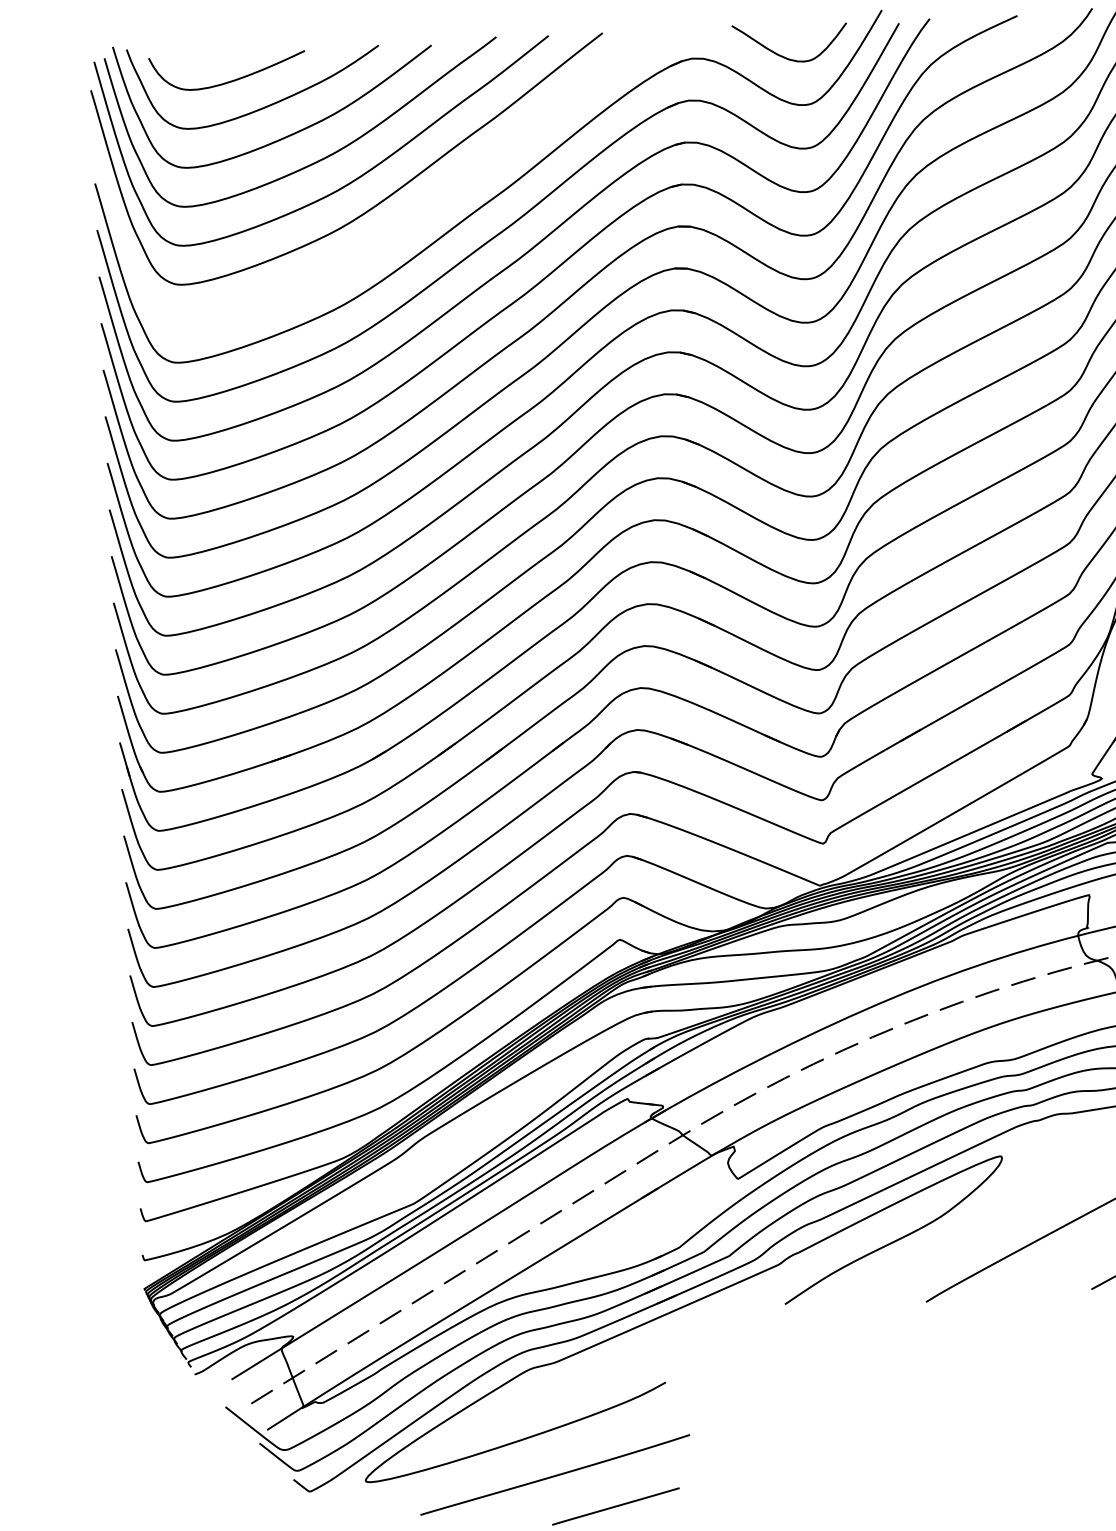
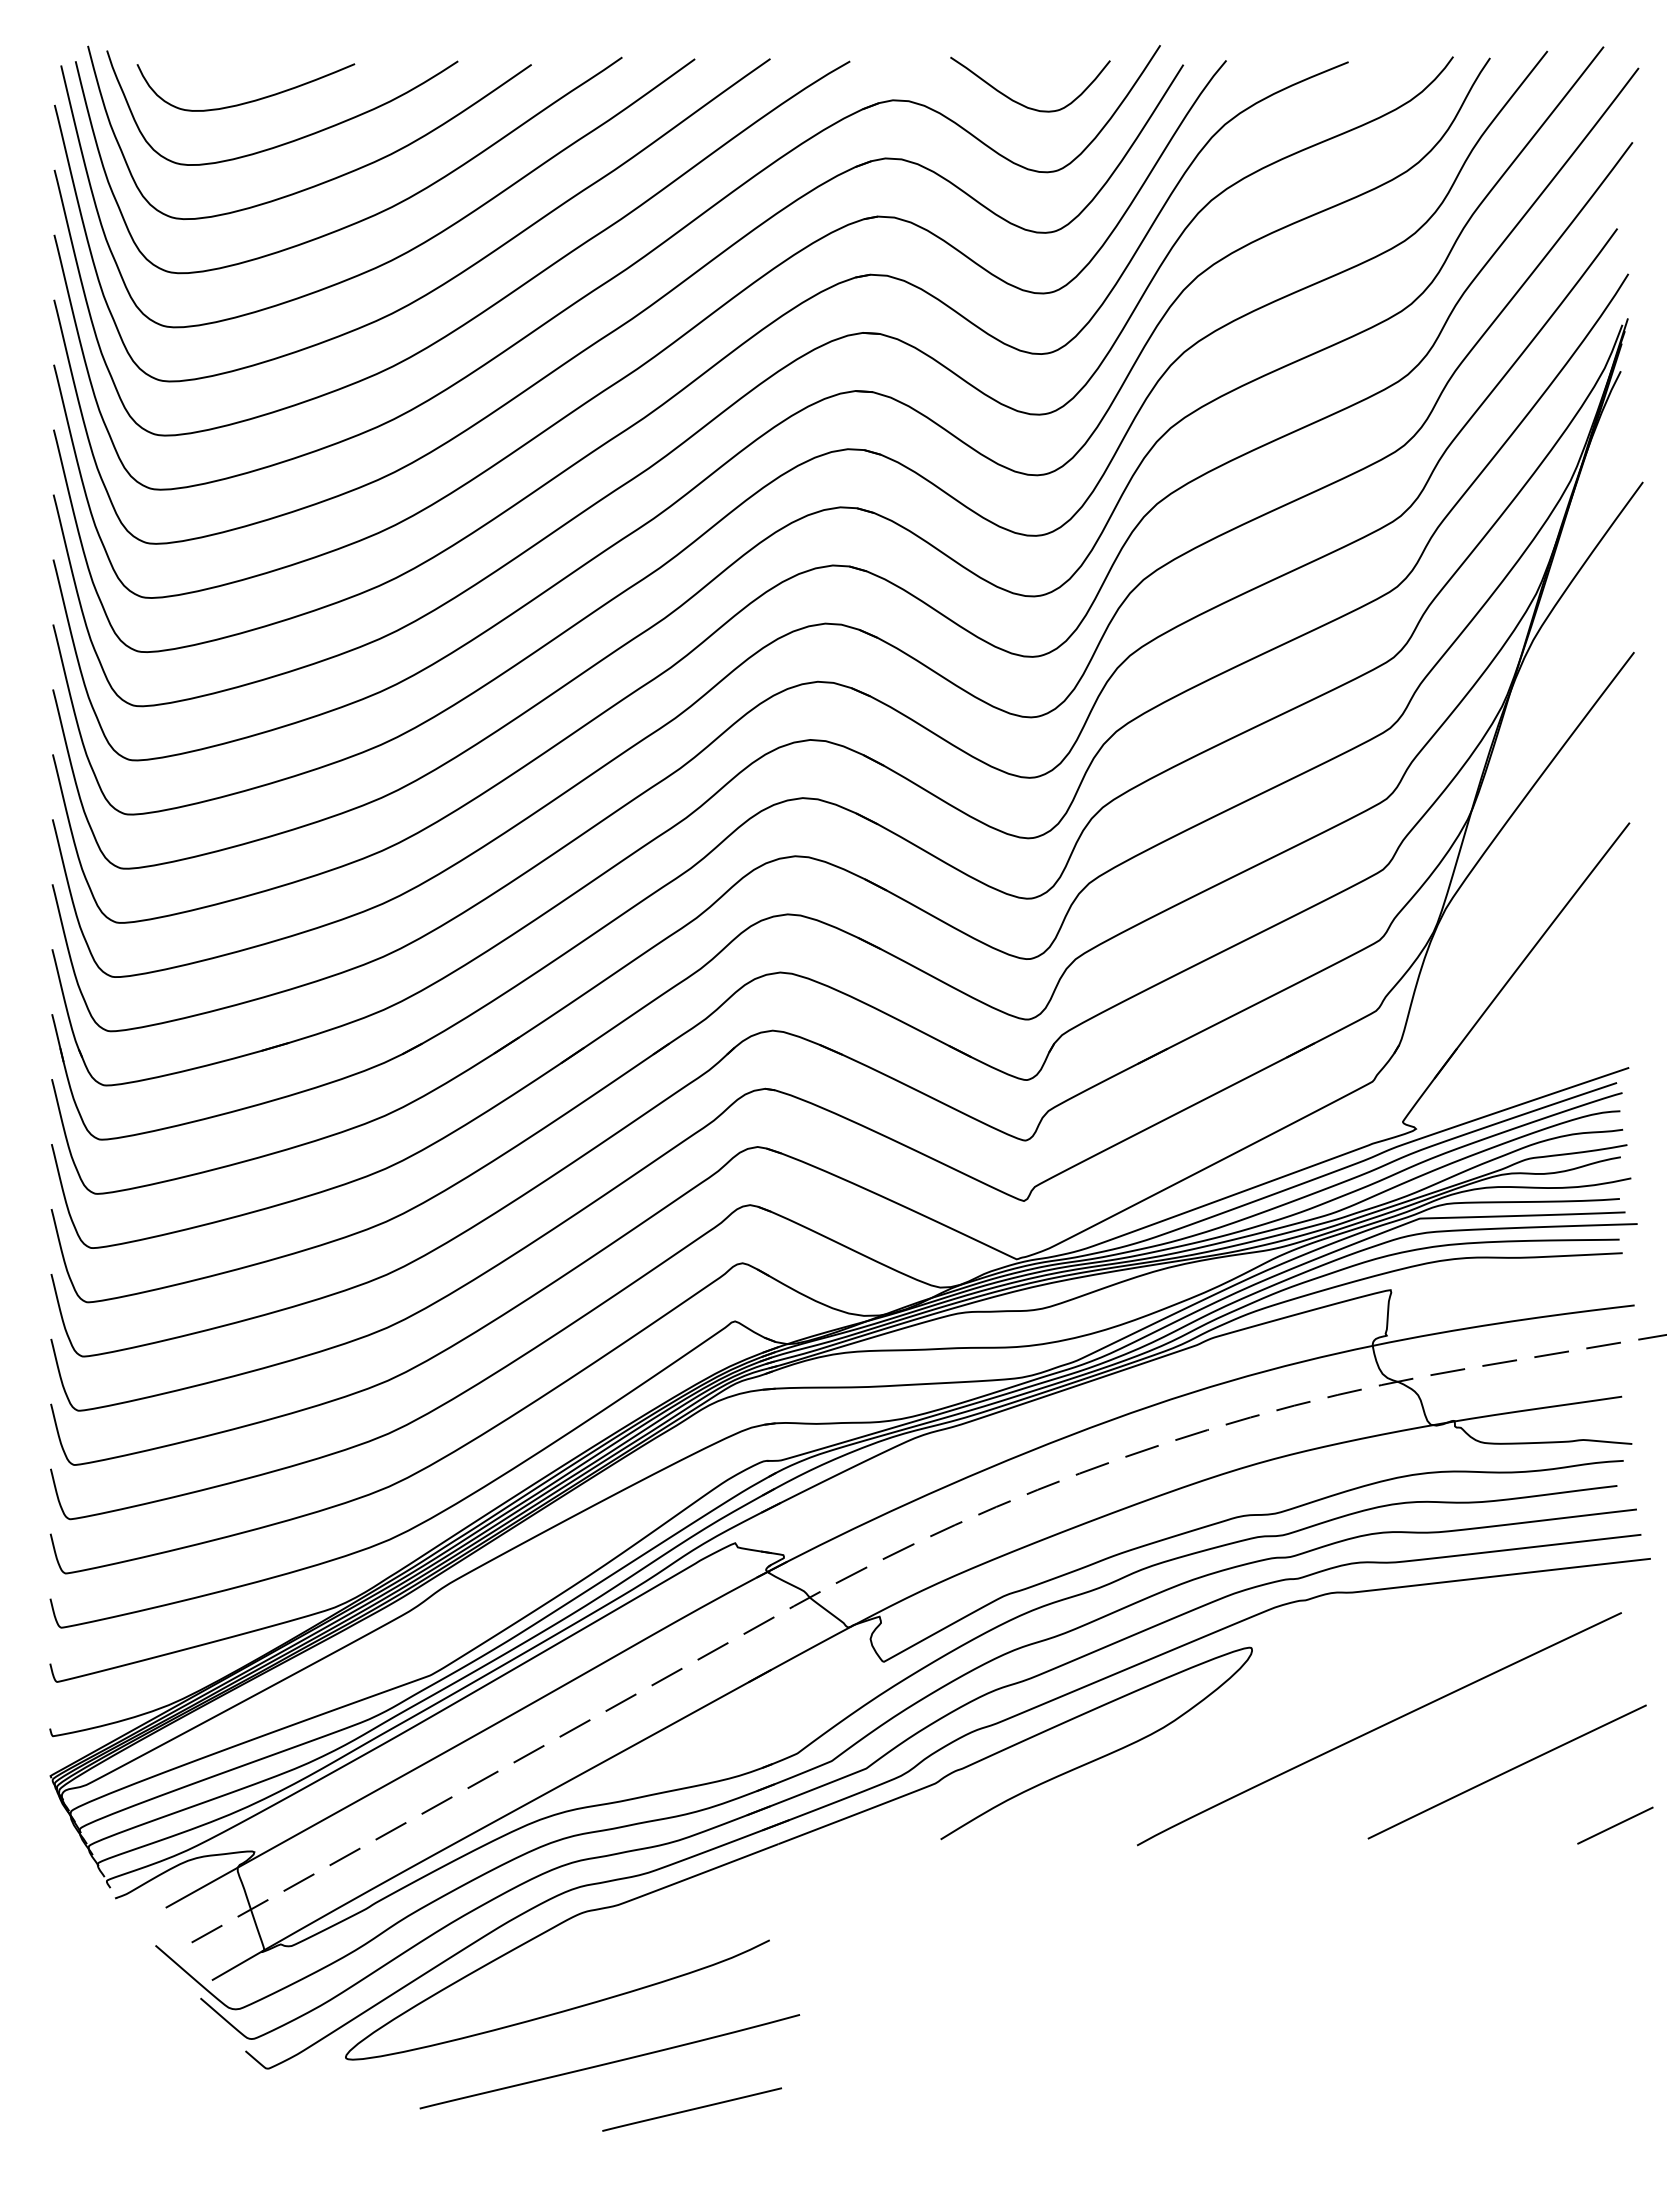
curve: (409, 220) -> (489, 306), added

